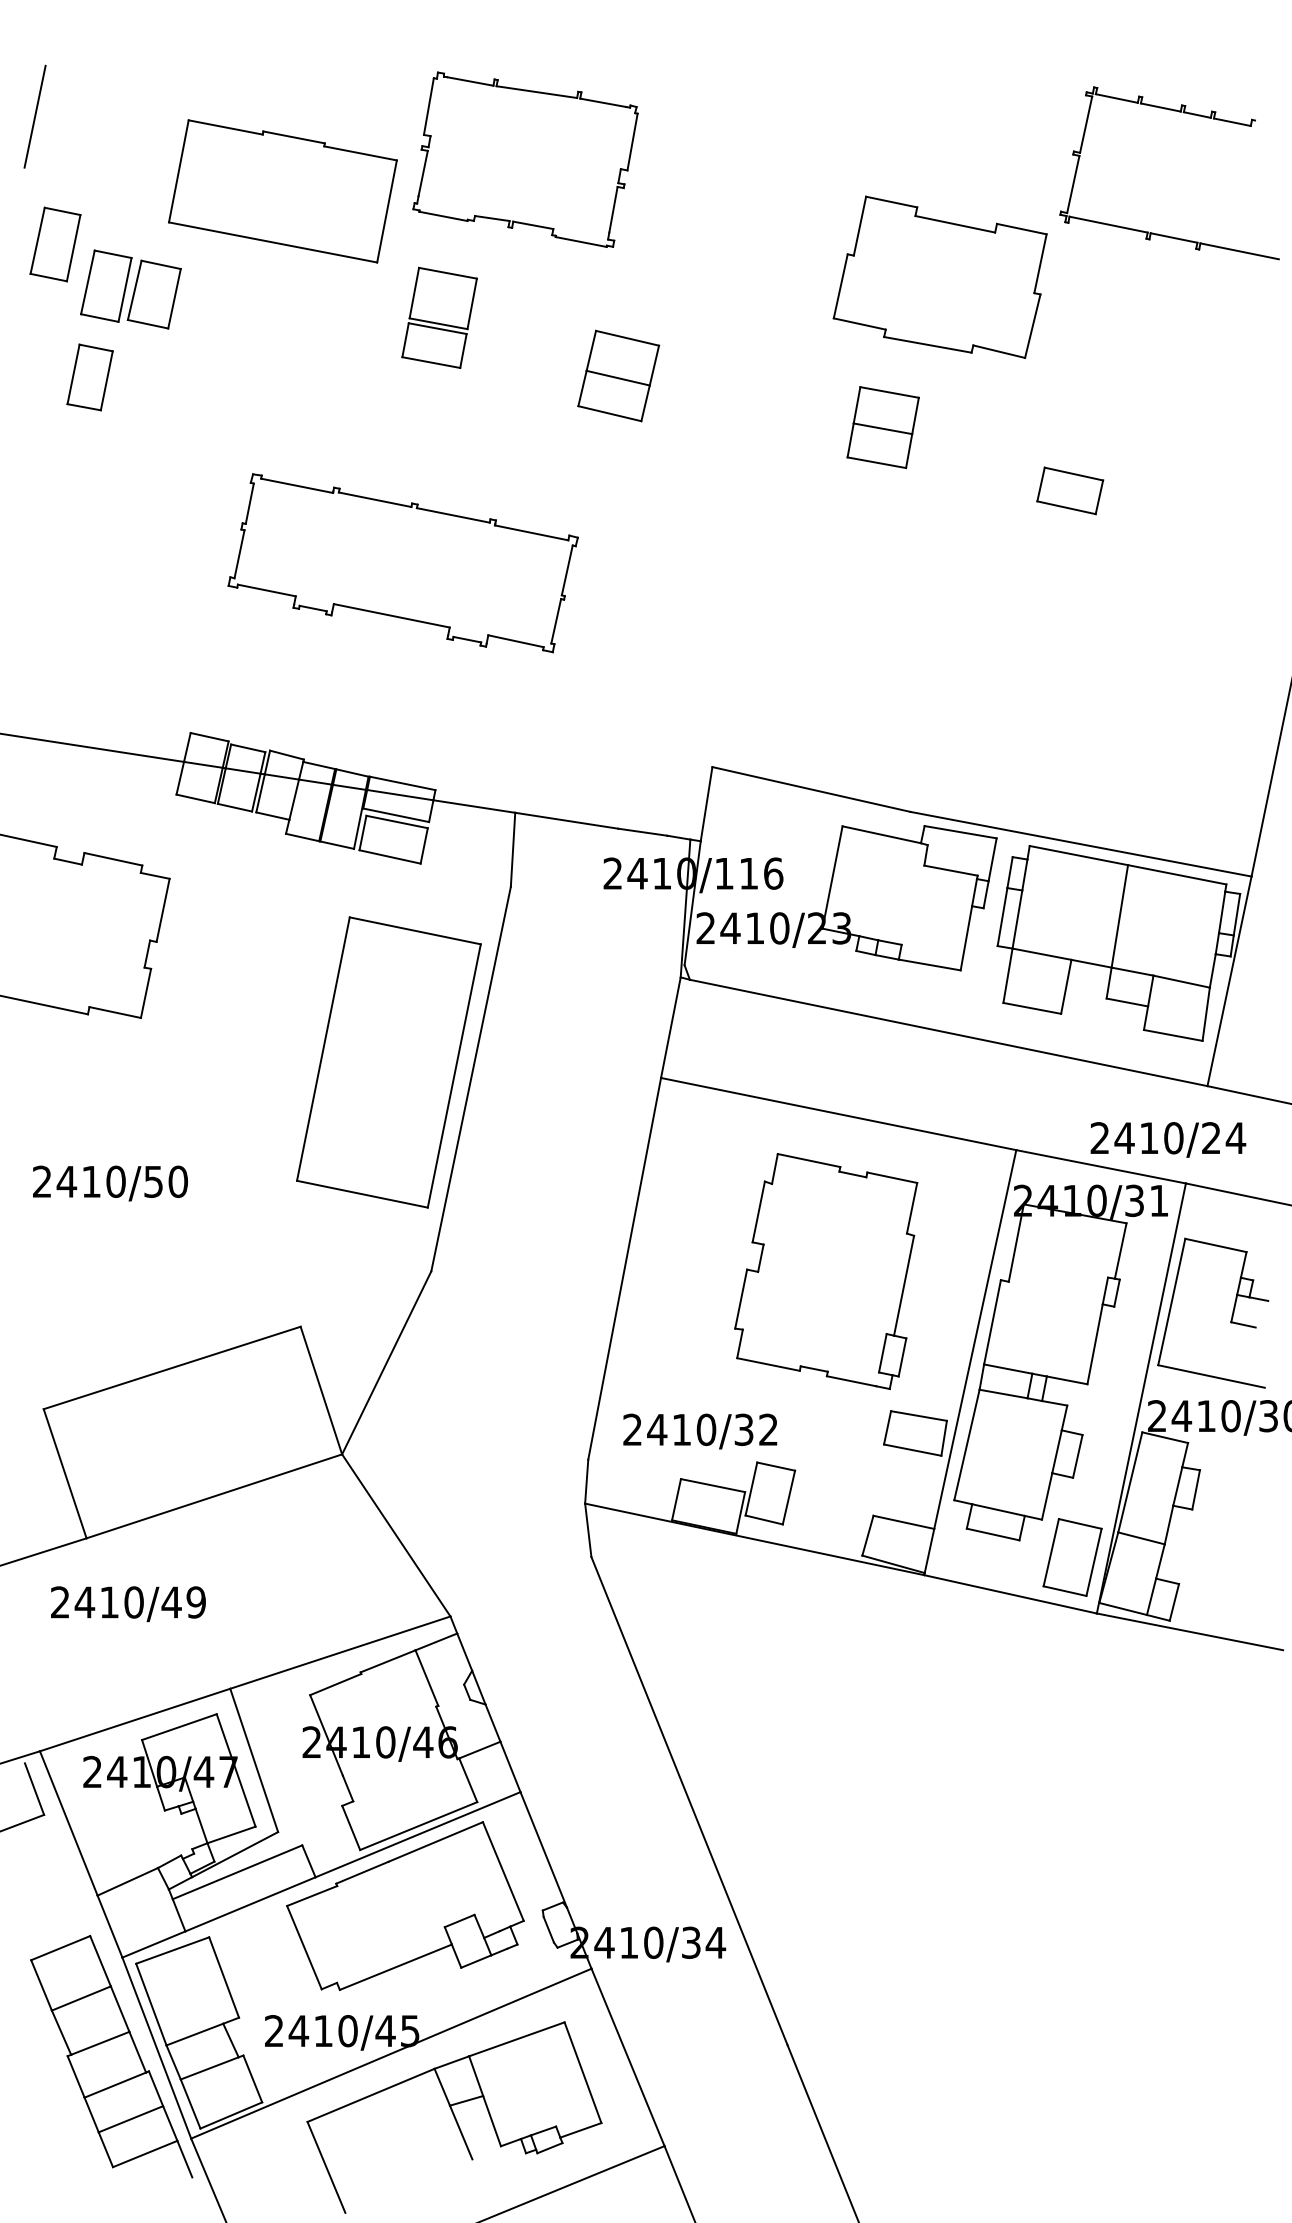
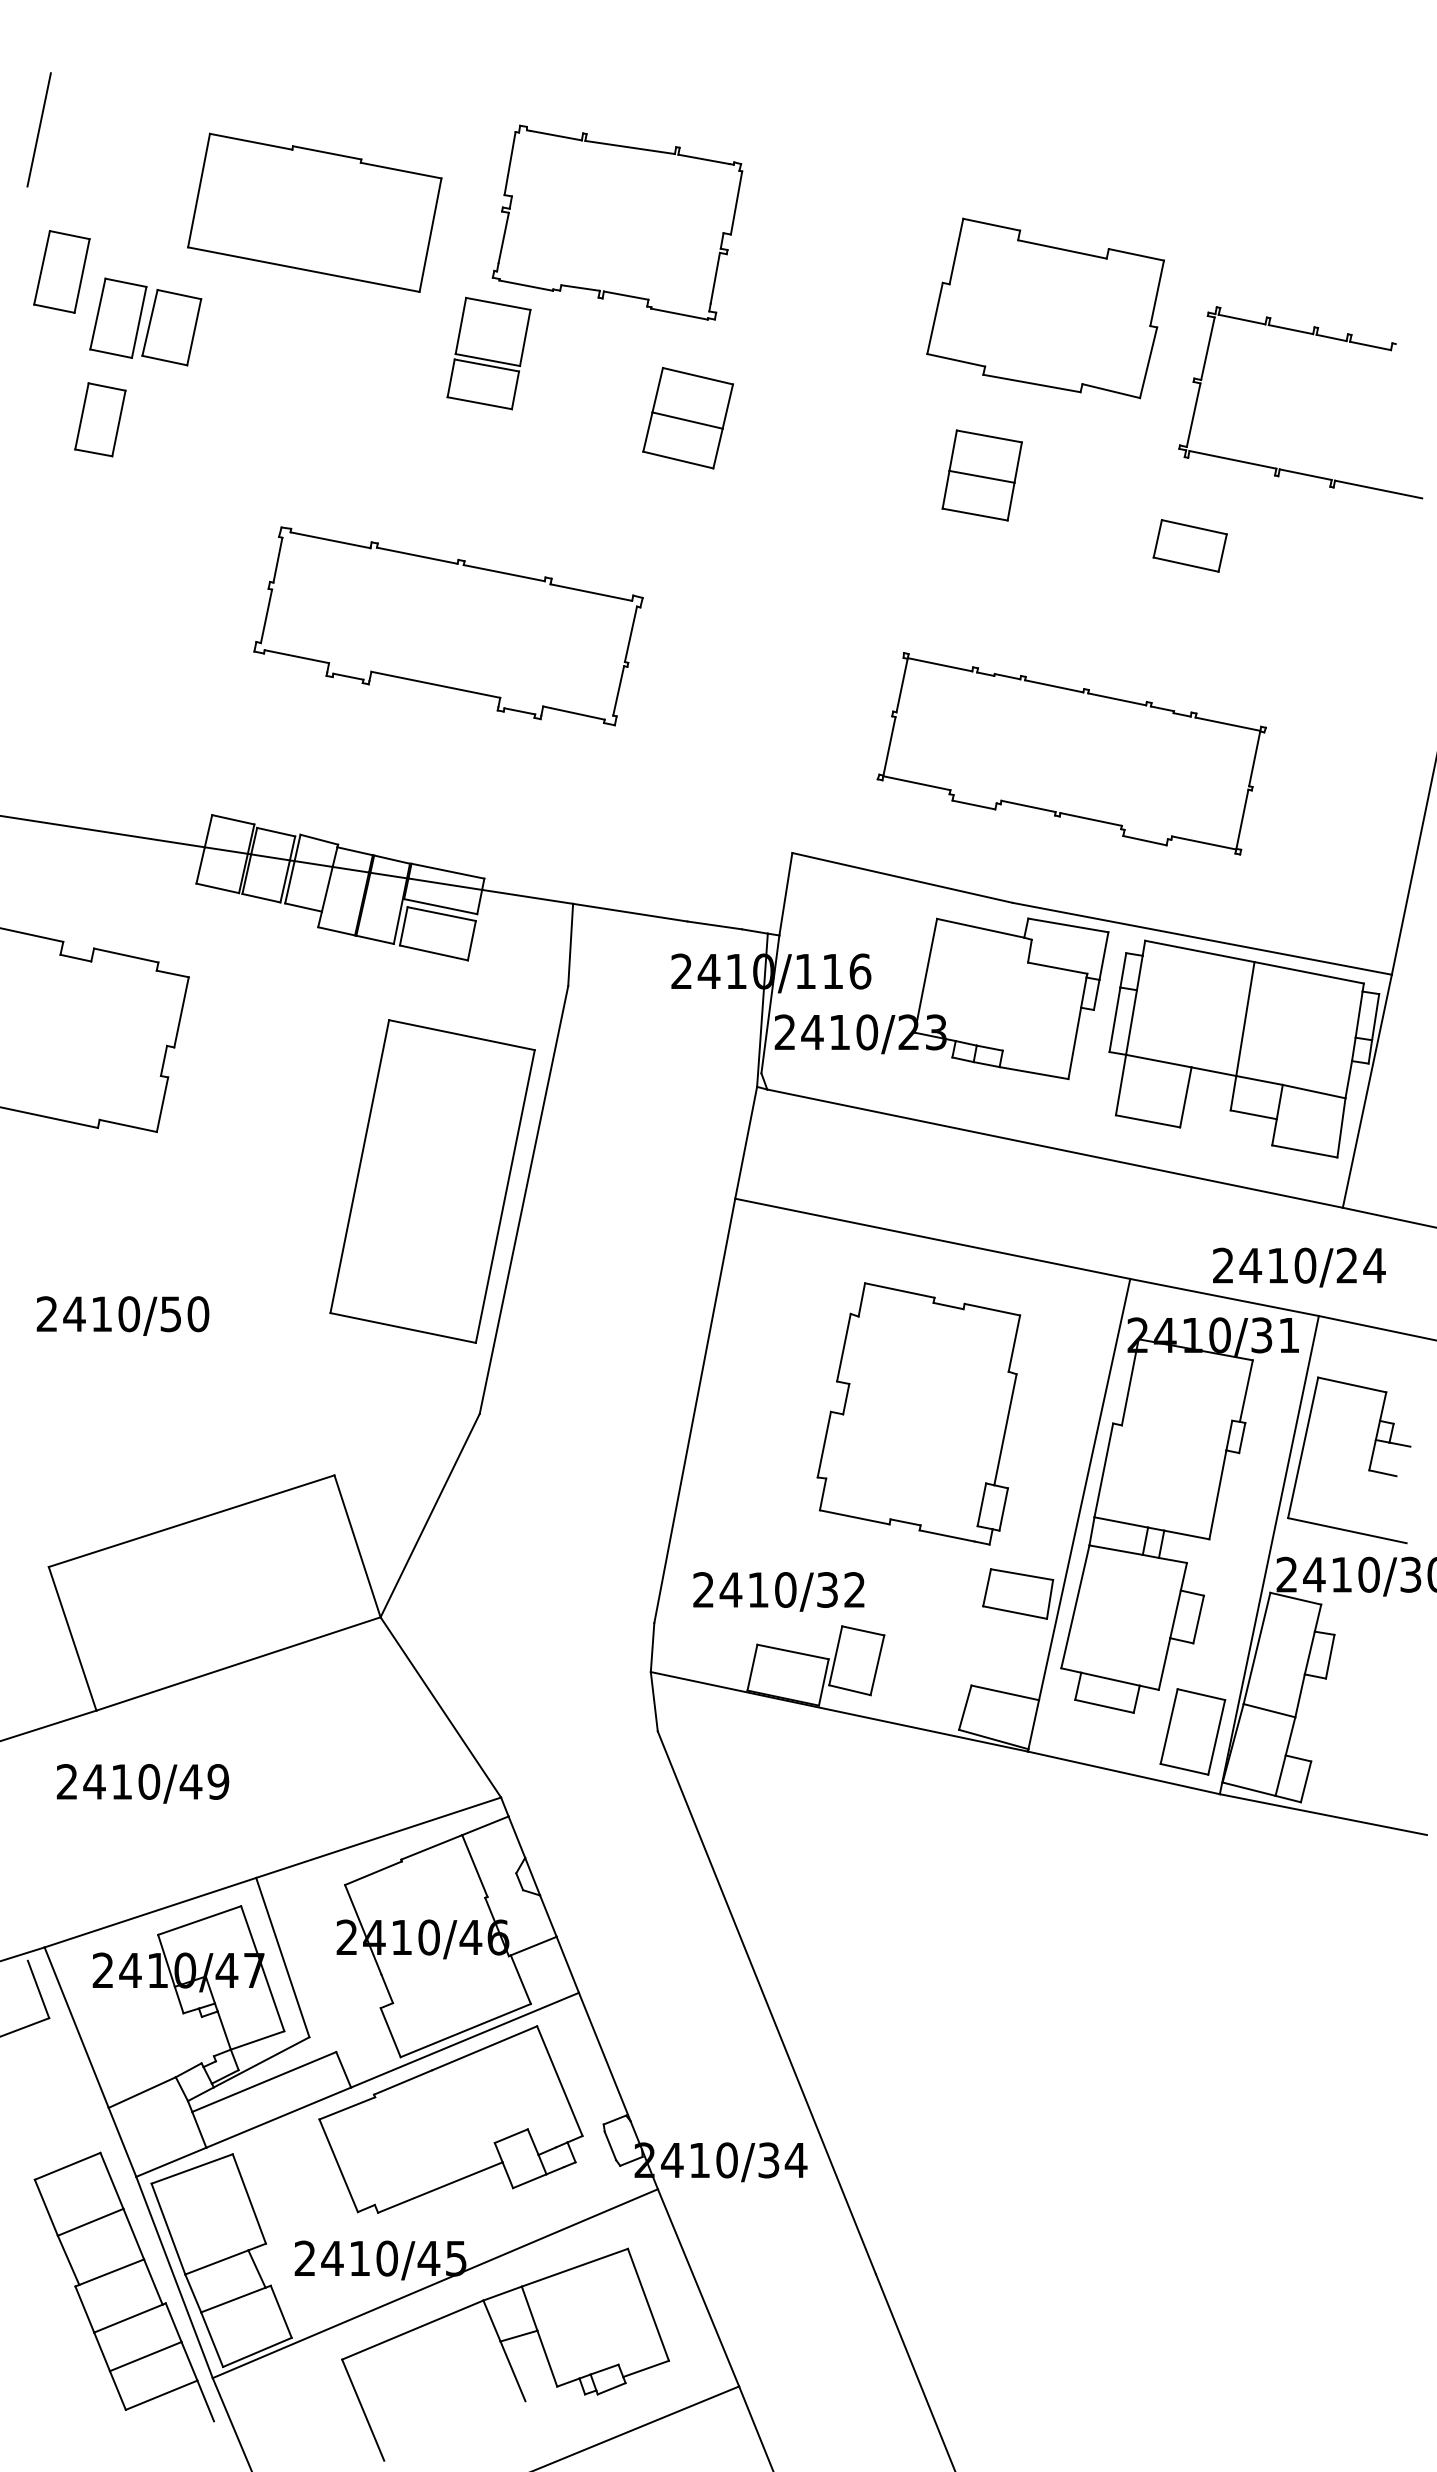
part: (1181, 112) -> (1313, 335), moved
part: (525, 159) -> (617, 222), moved
part: (963, 677) -> (1071, 753), added

